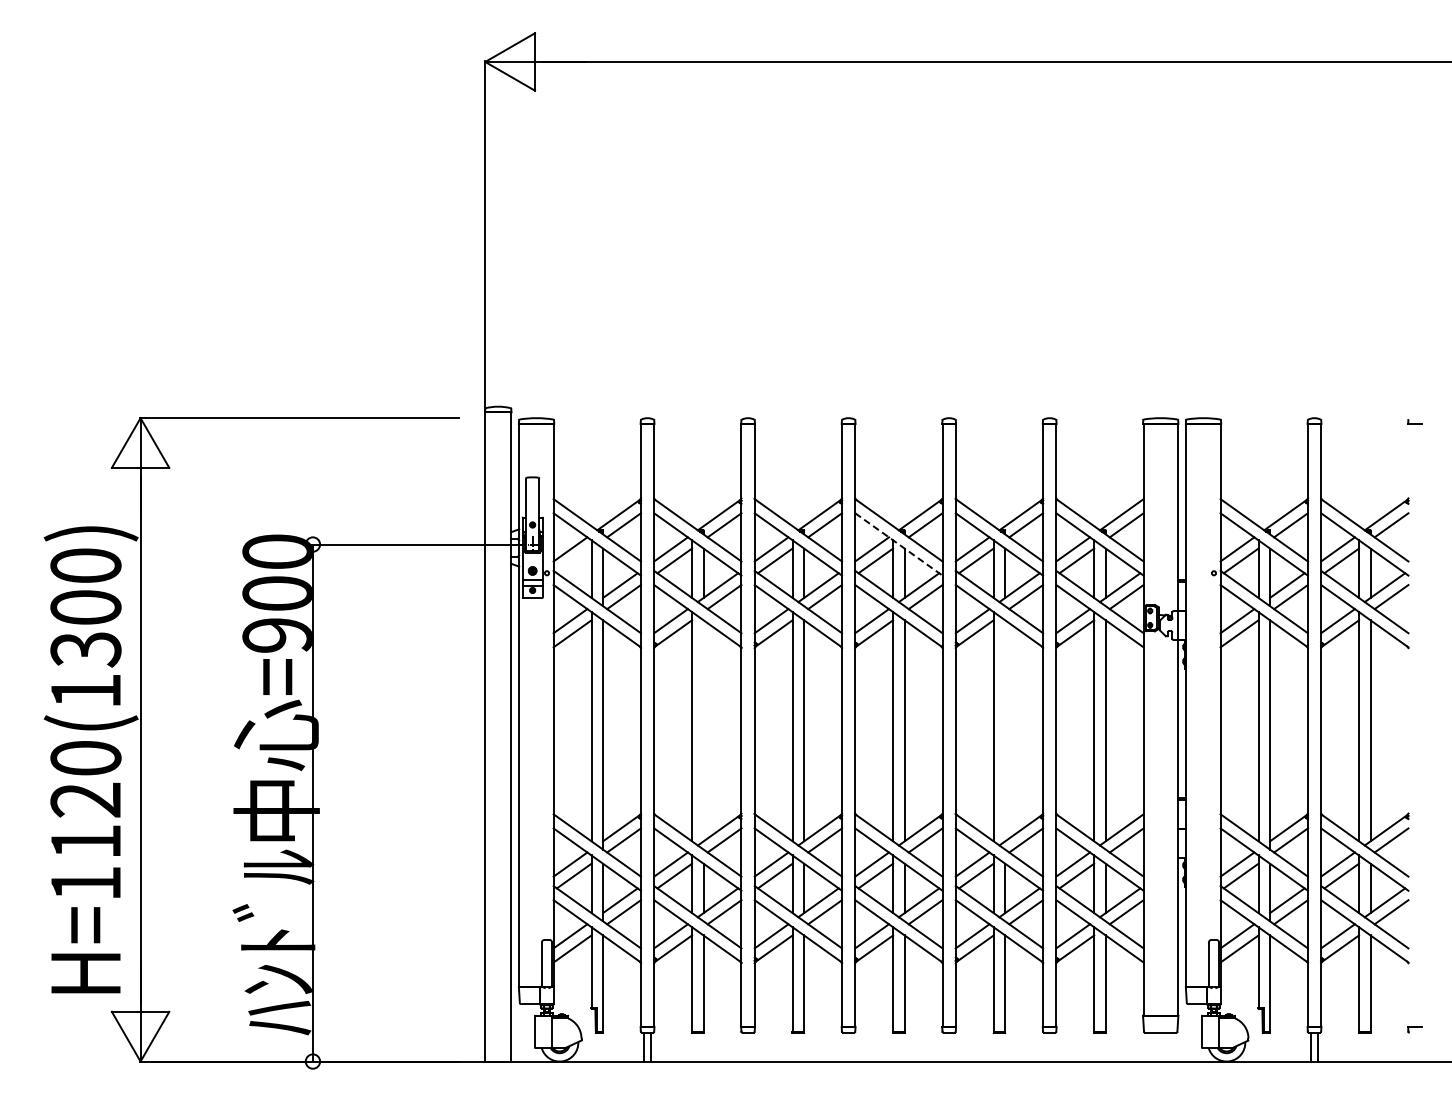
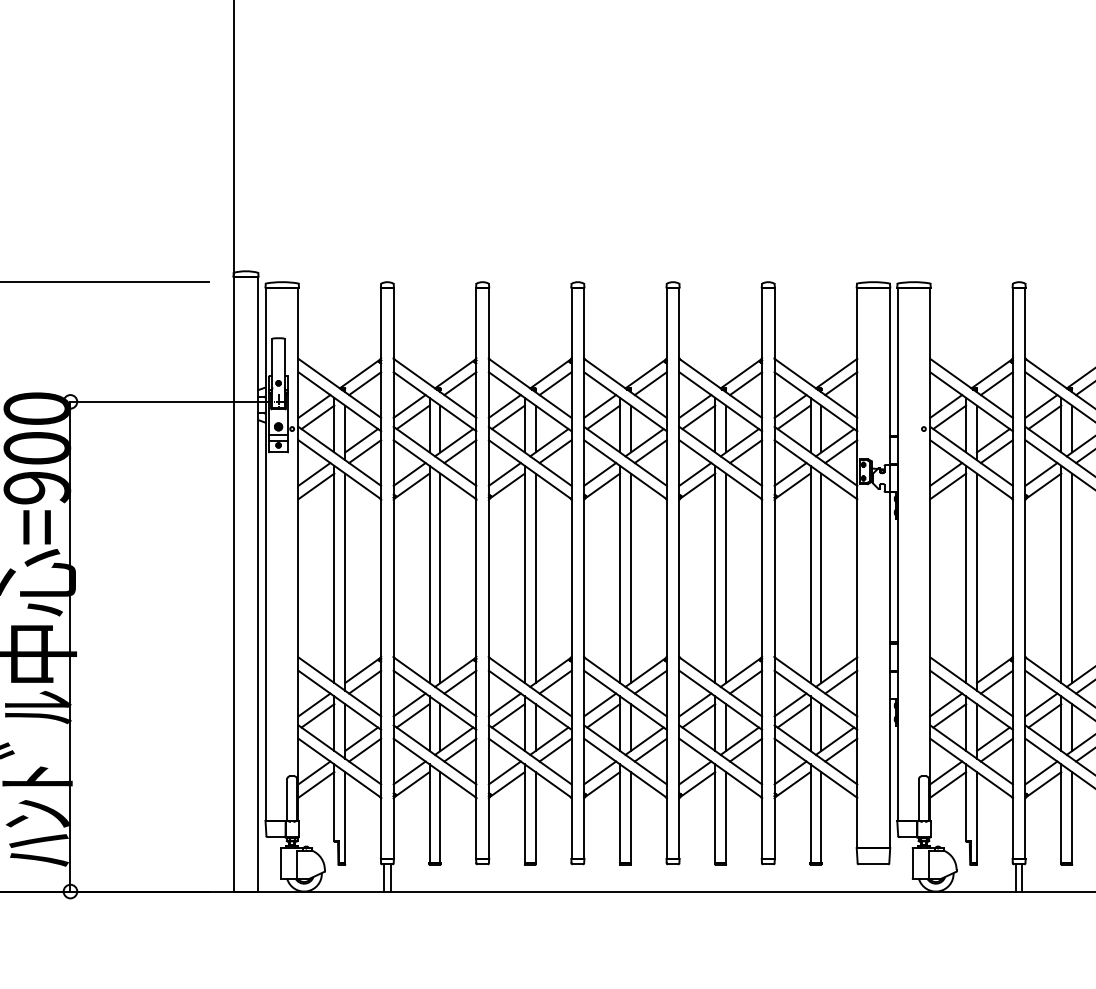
line: (898, 544) -> (625, 401), dashed -> solid
line: (573, 560) -> (317, 416), added
line: (703, 730) -> (440, 578), added
line: (1005, 730) -> (726, 578), added

